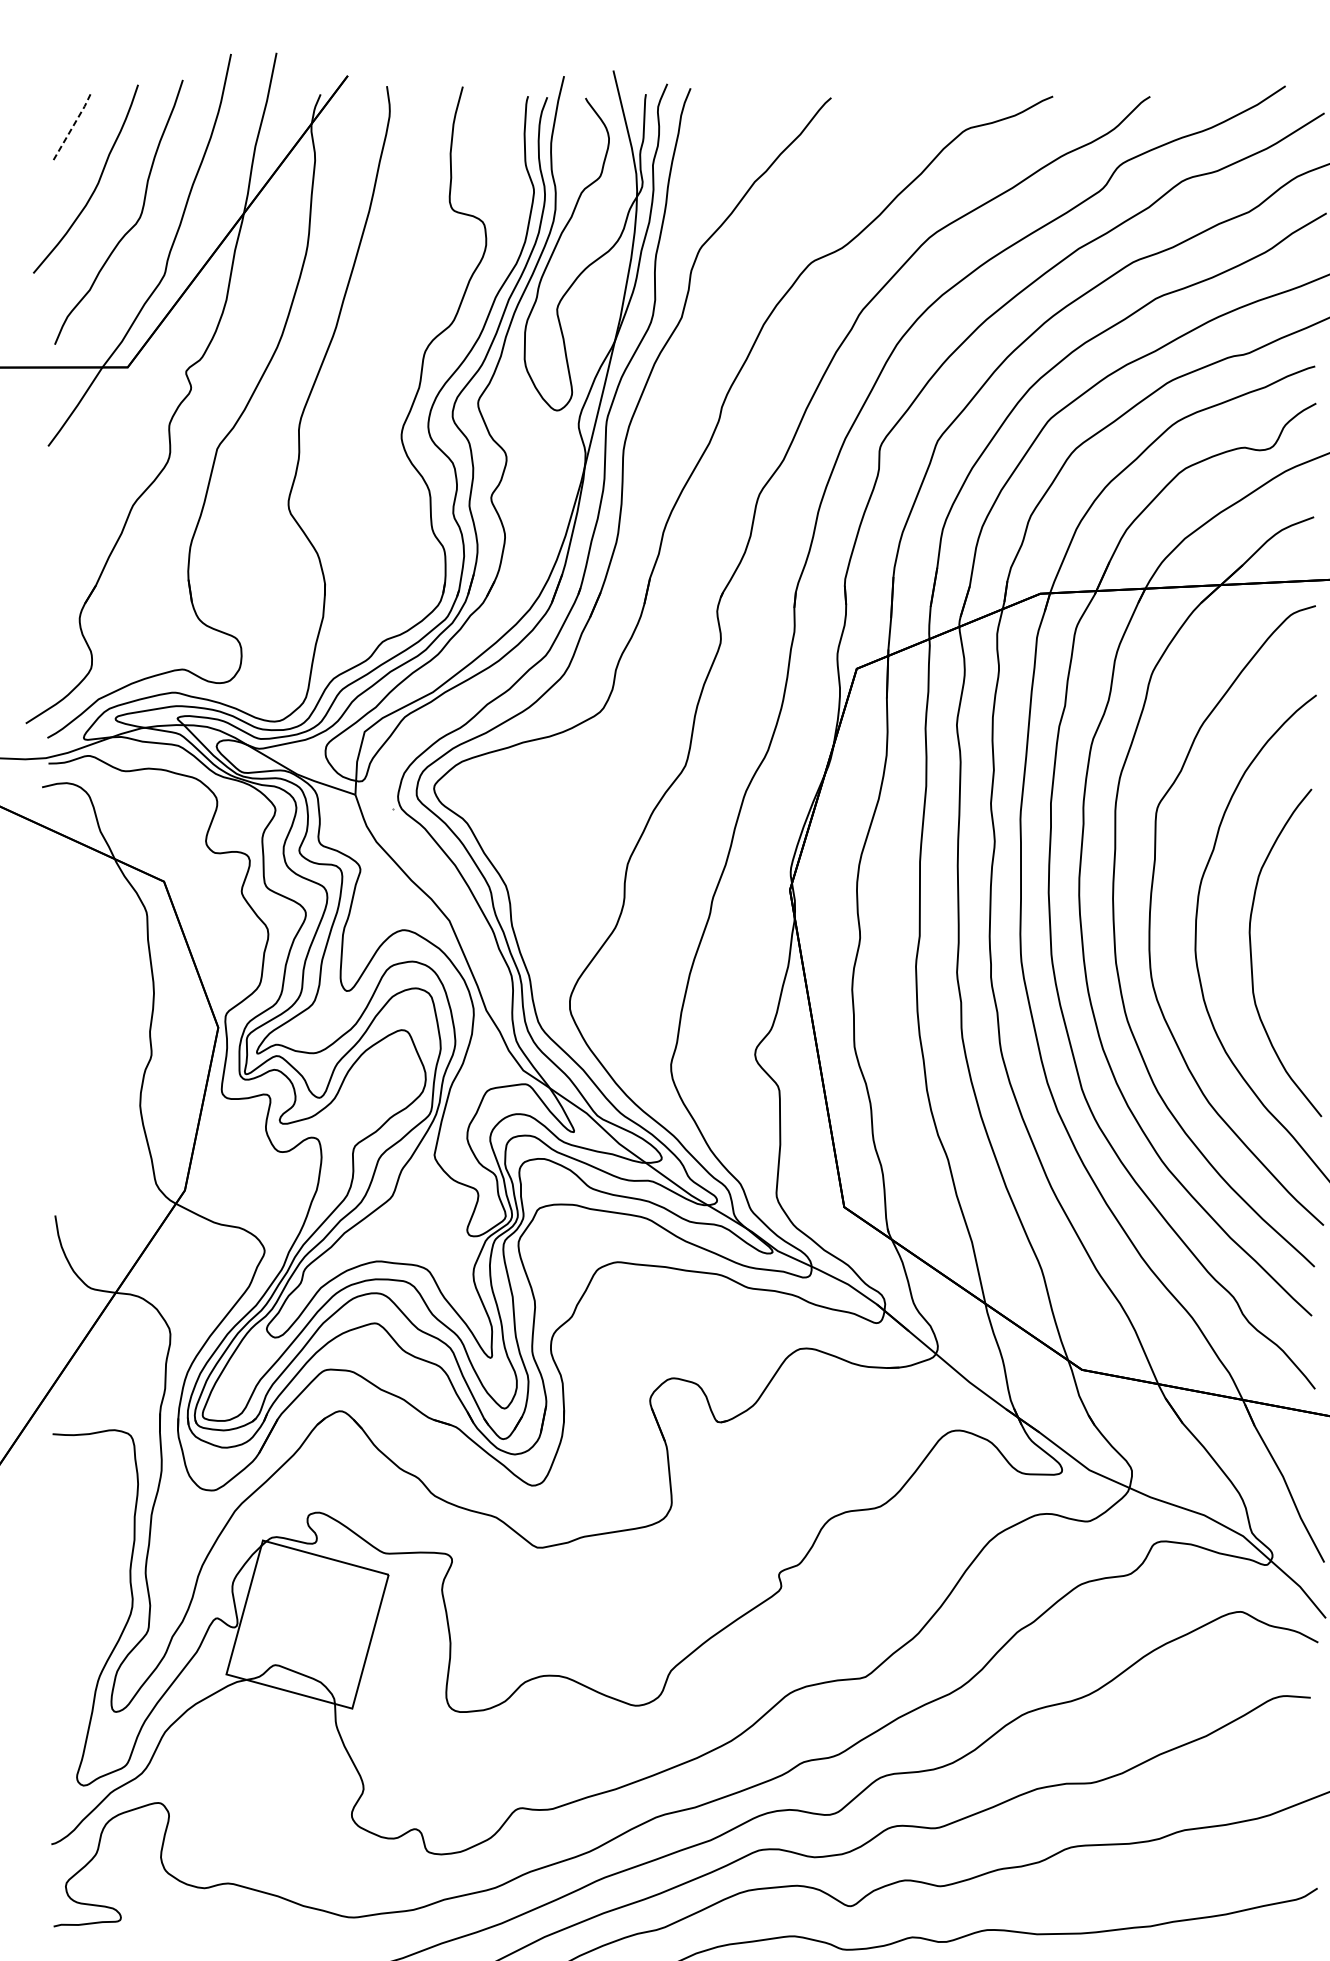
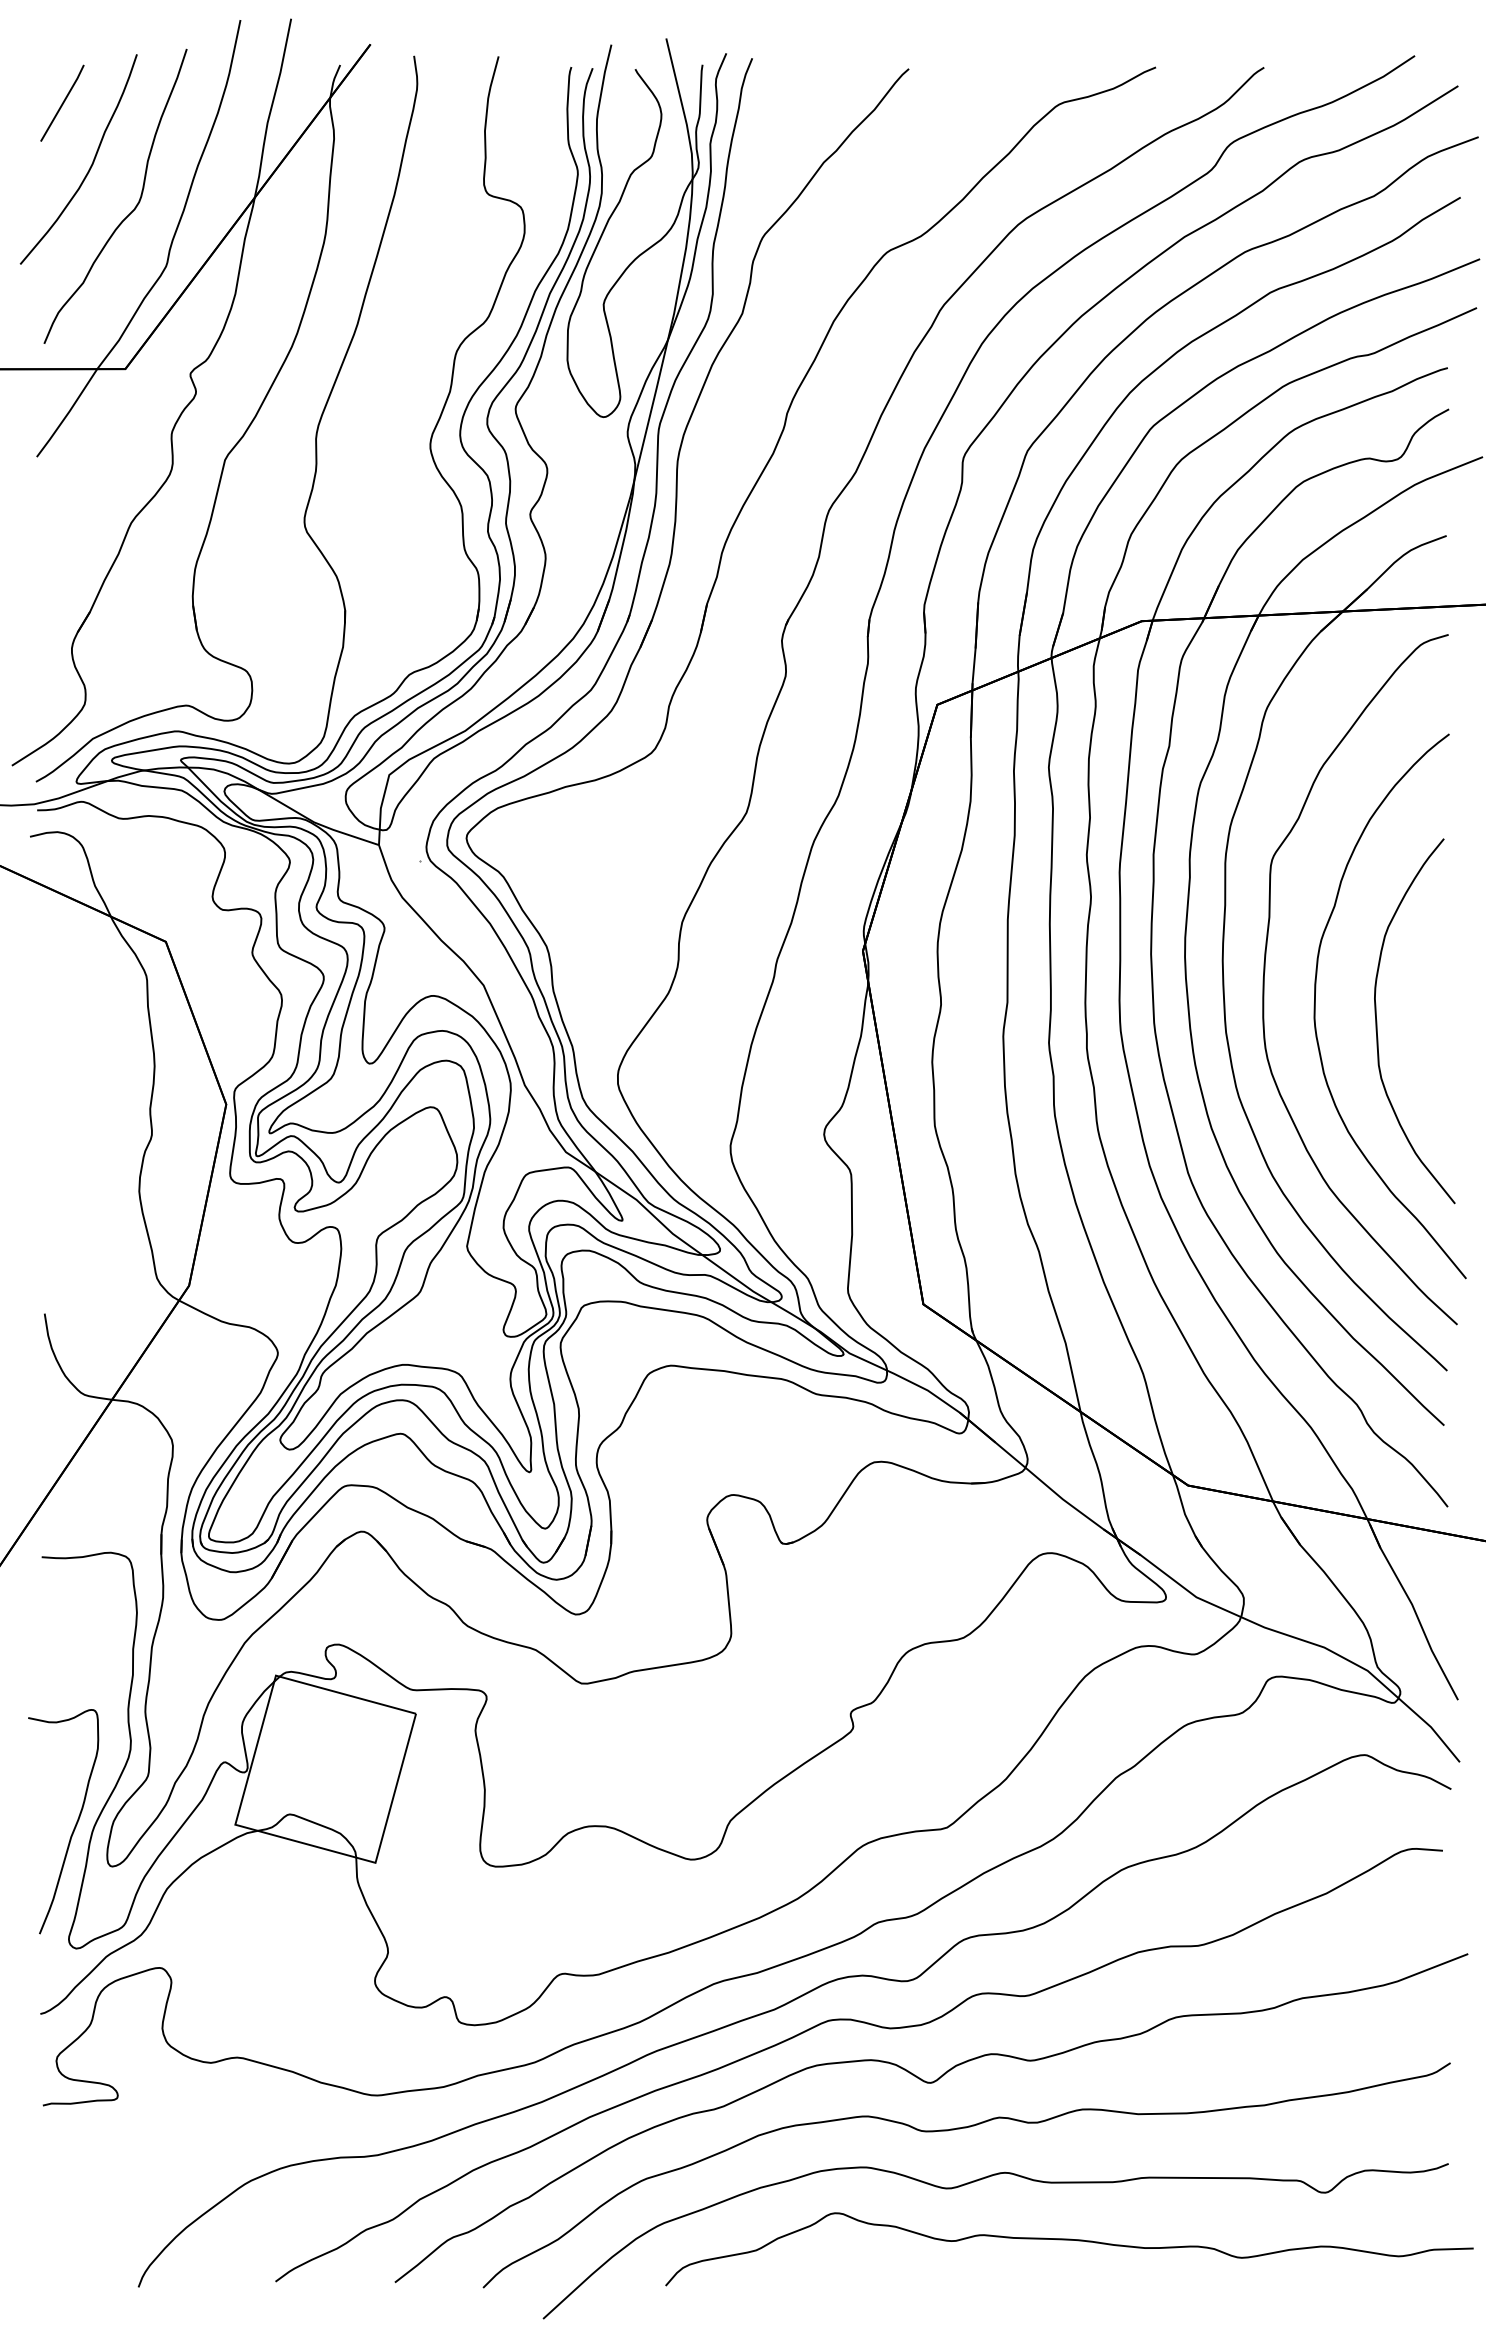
line: (71, 128) -> (62, 103), dashed -> solid
curve: (82, 1675) -> (74, 1826), added

